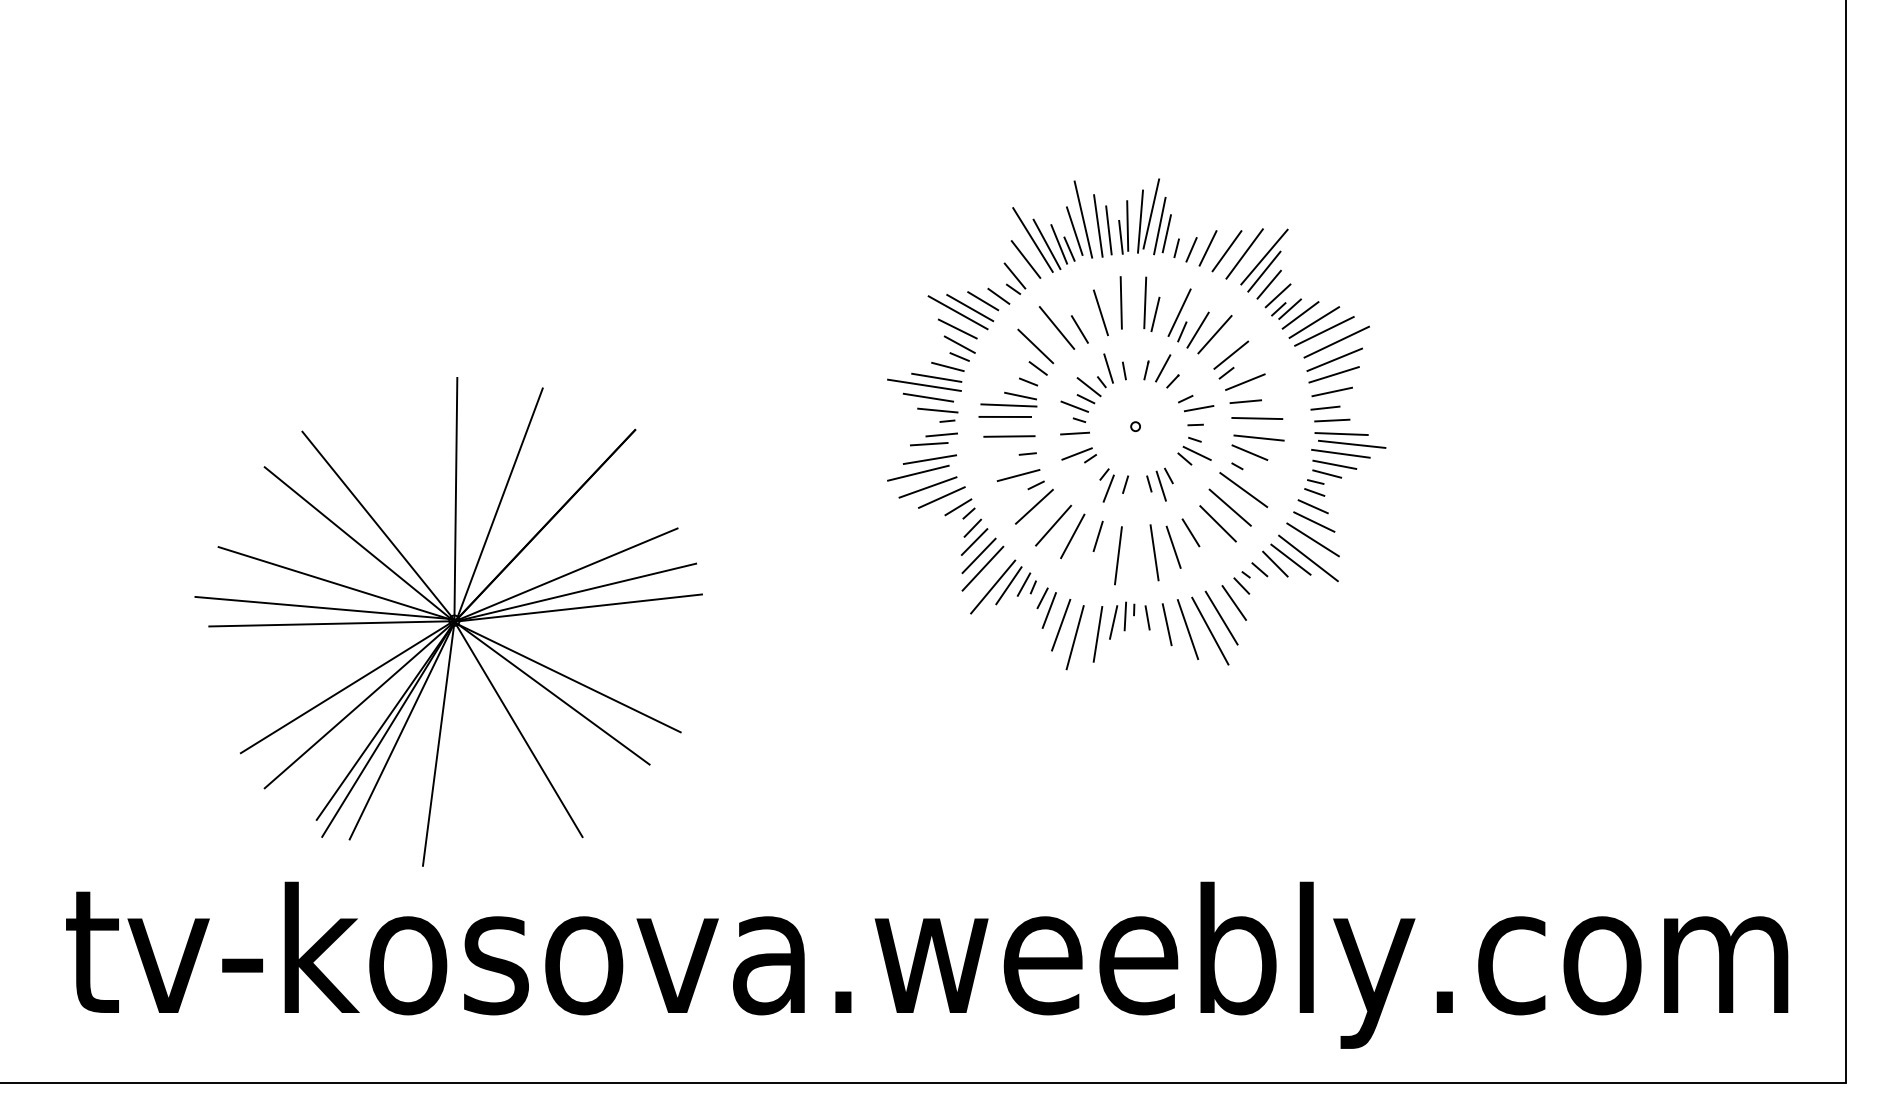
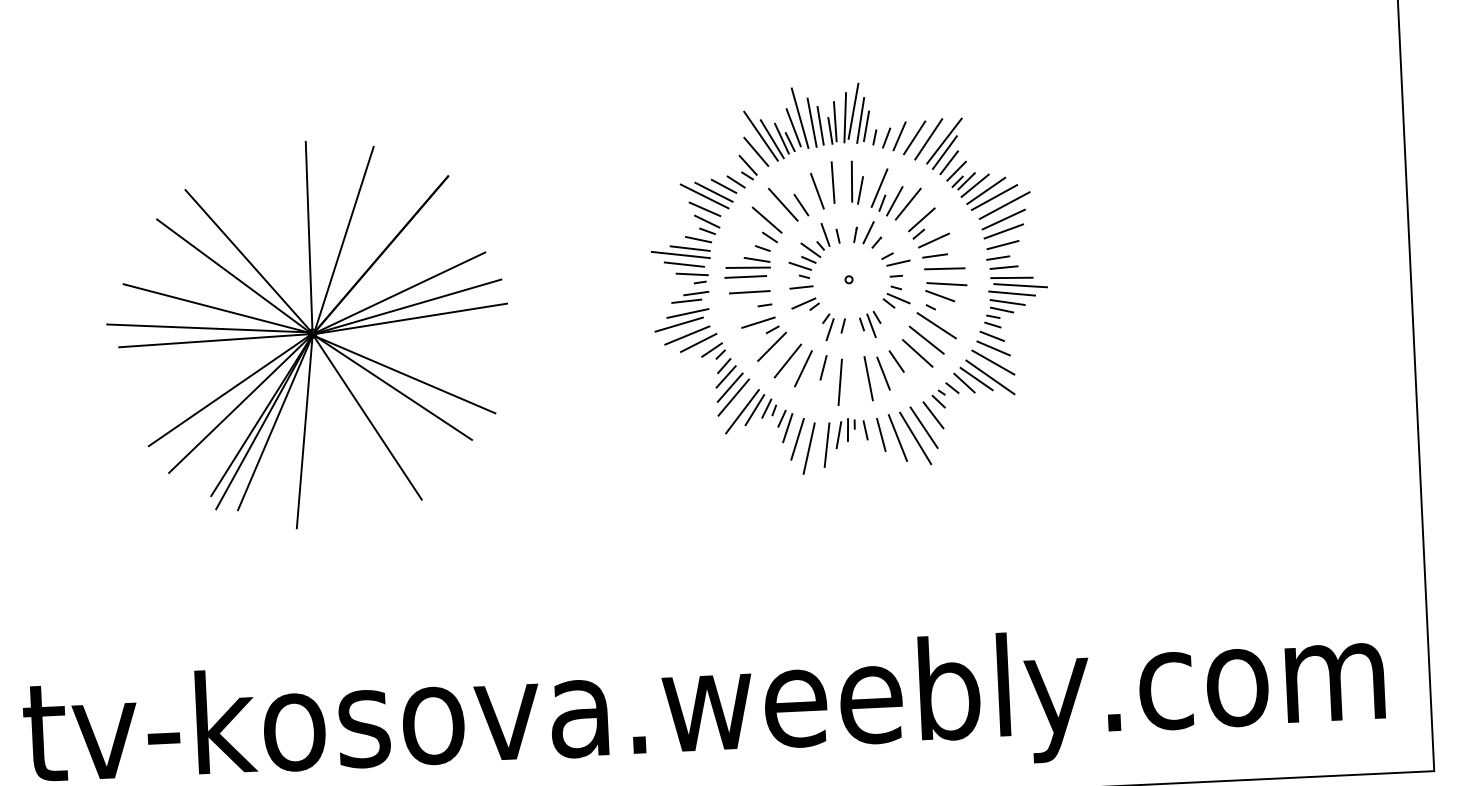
part: (448, 621) -> (307, 334), moved

